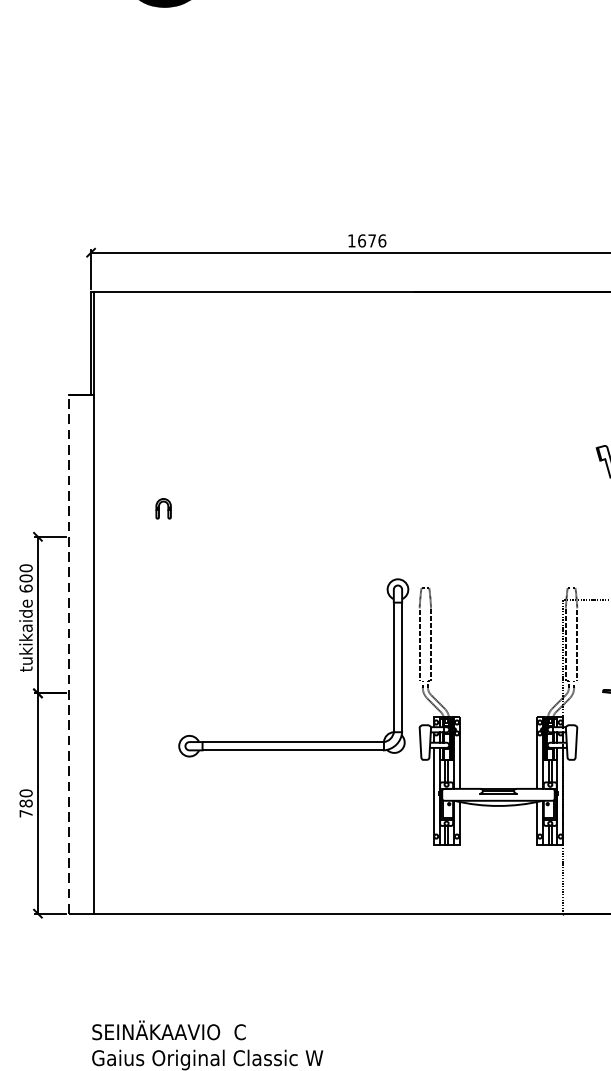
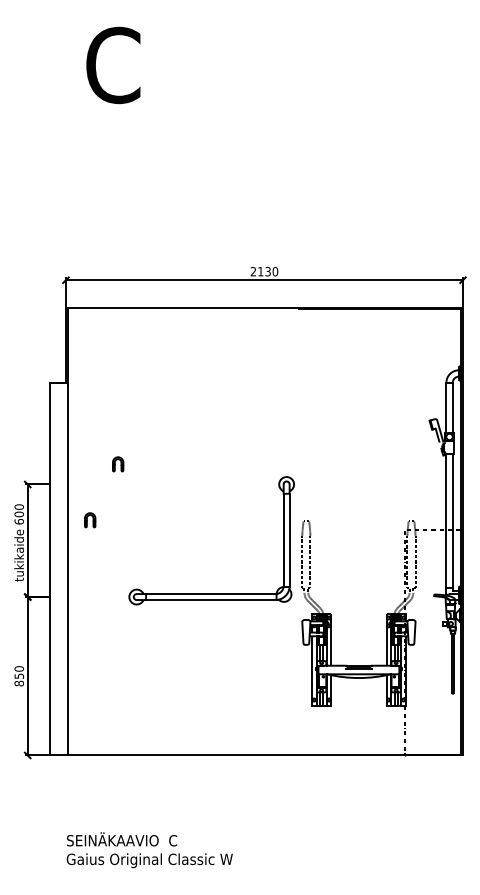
text: (367, 240) -> (264, 271), 1676 -> 2130
part: (125, 586) -> (90, 520), added
line: (69, 653) -> (50, 568), dashed -> solid
part: (293, 741) -> (211, 593), moved
text: (25, 808) -> (18, 679), 780 -> 850

